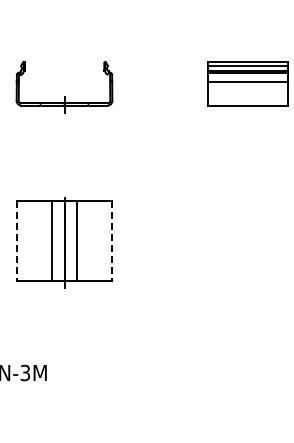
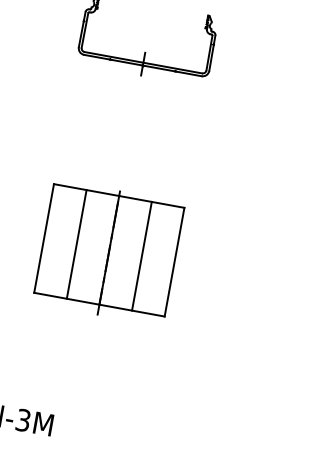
line: (16, 241) -> (43, 238), dashed -> solid
line: (51, 241) -> (76, 244), moved
line: (77, 241) -> (141, 256), moved
line: (112, 241) -> (174, 262), dashed -> solid

